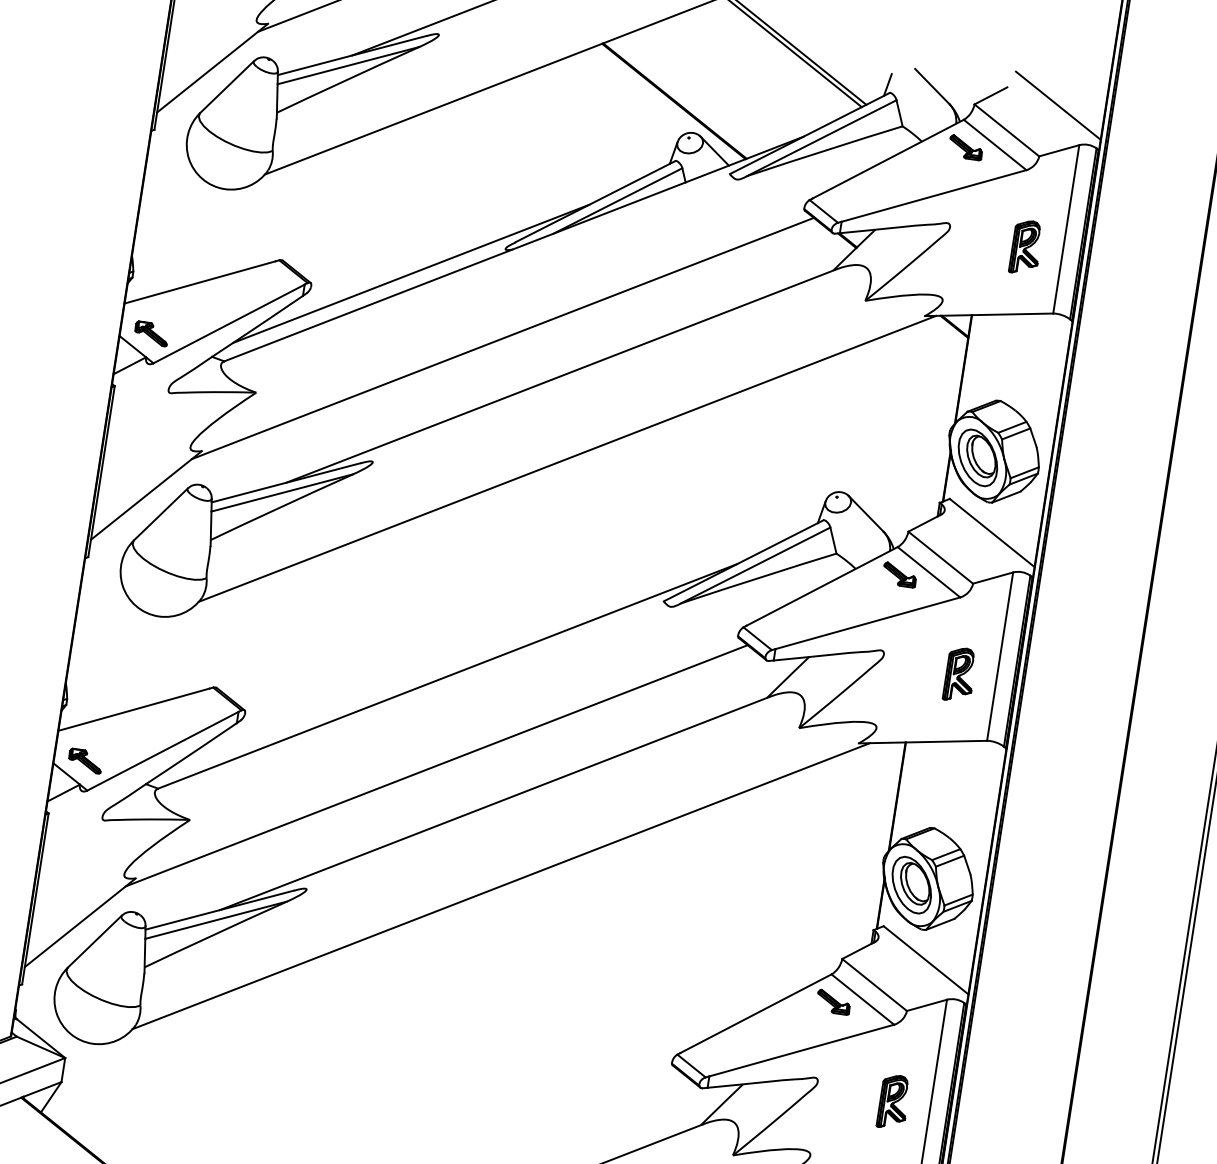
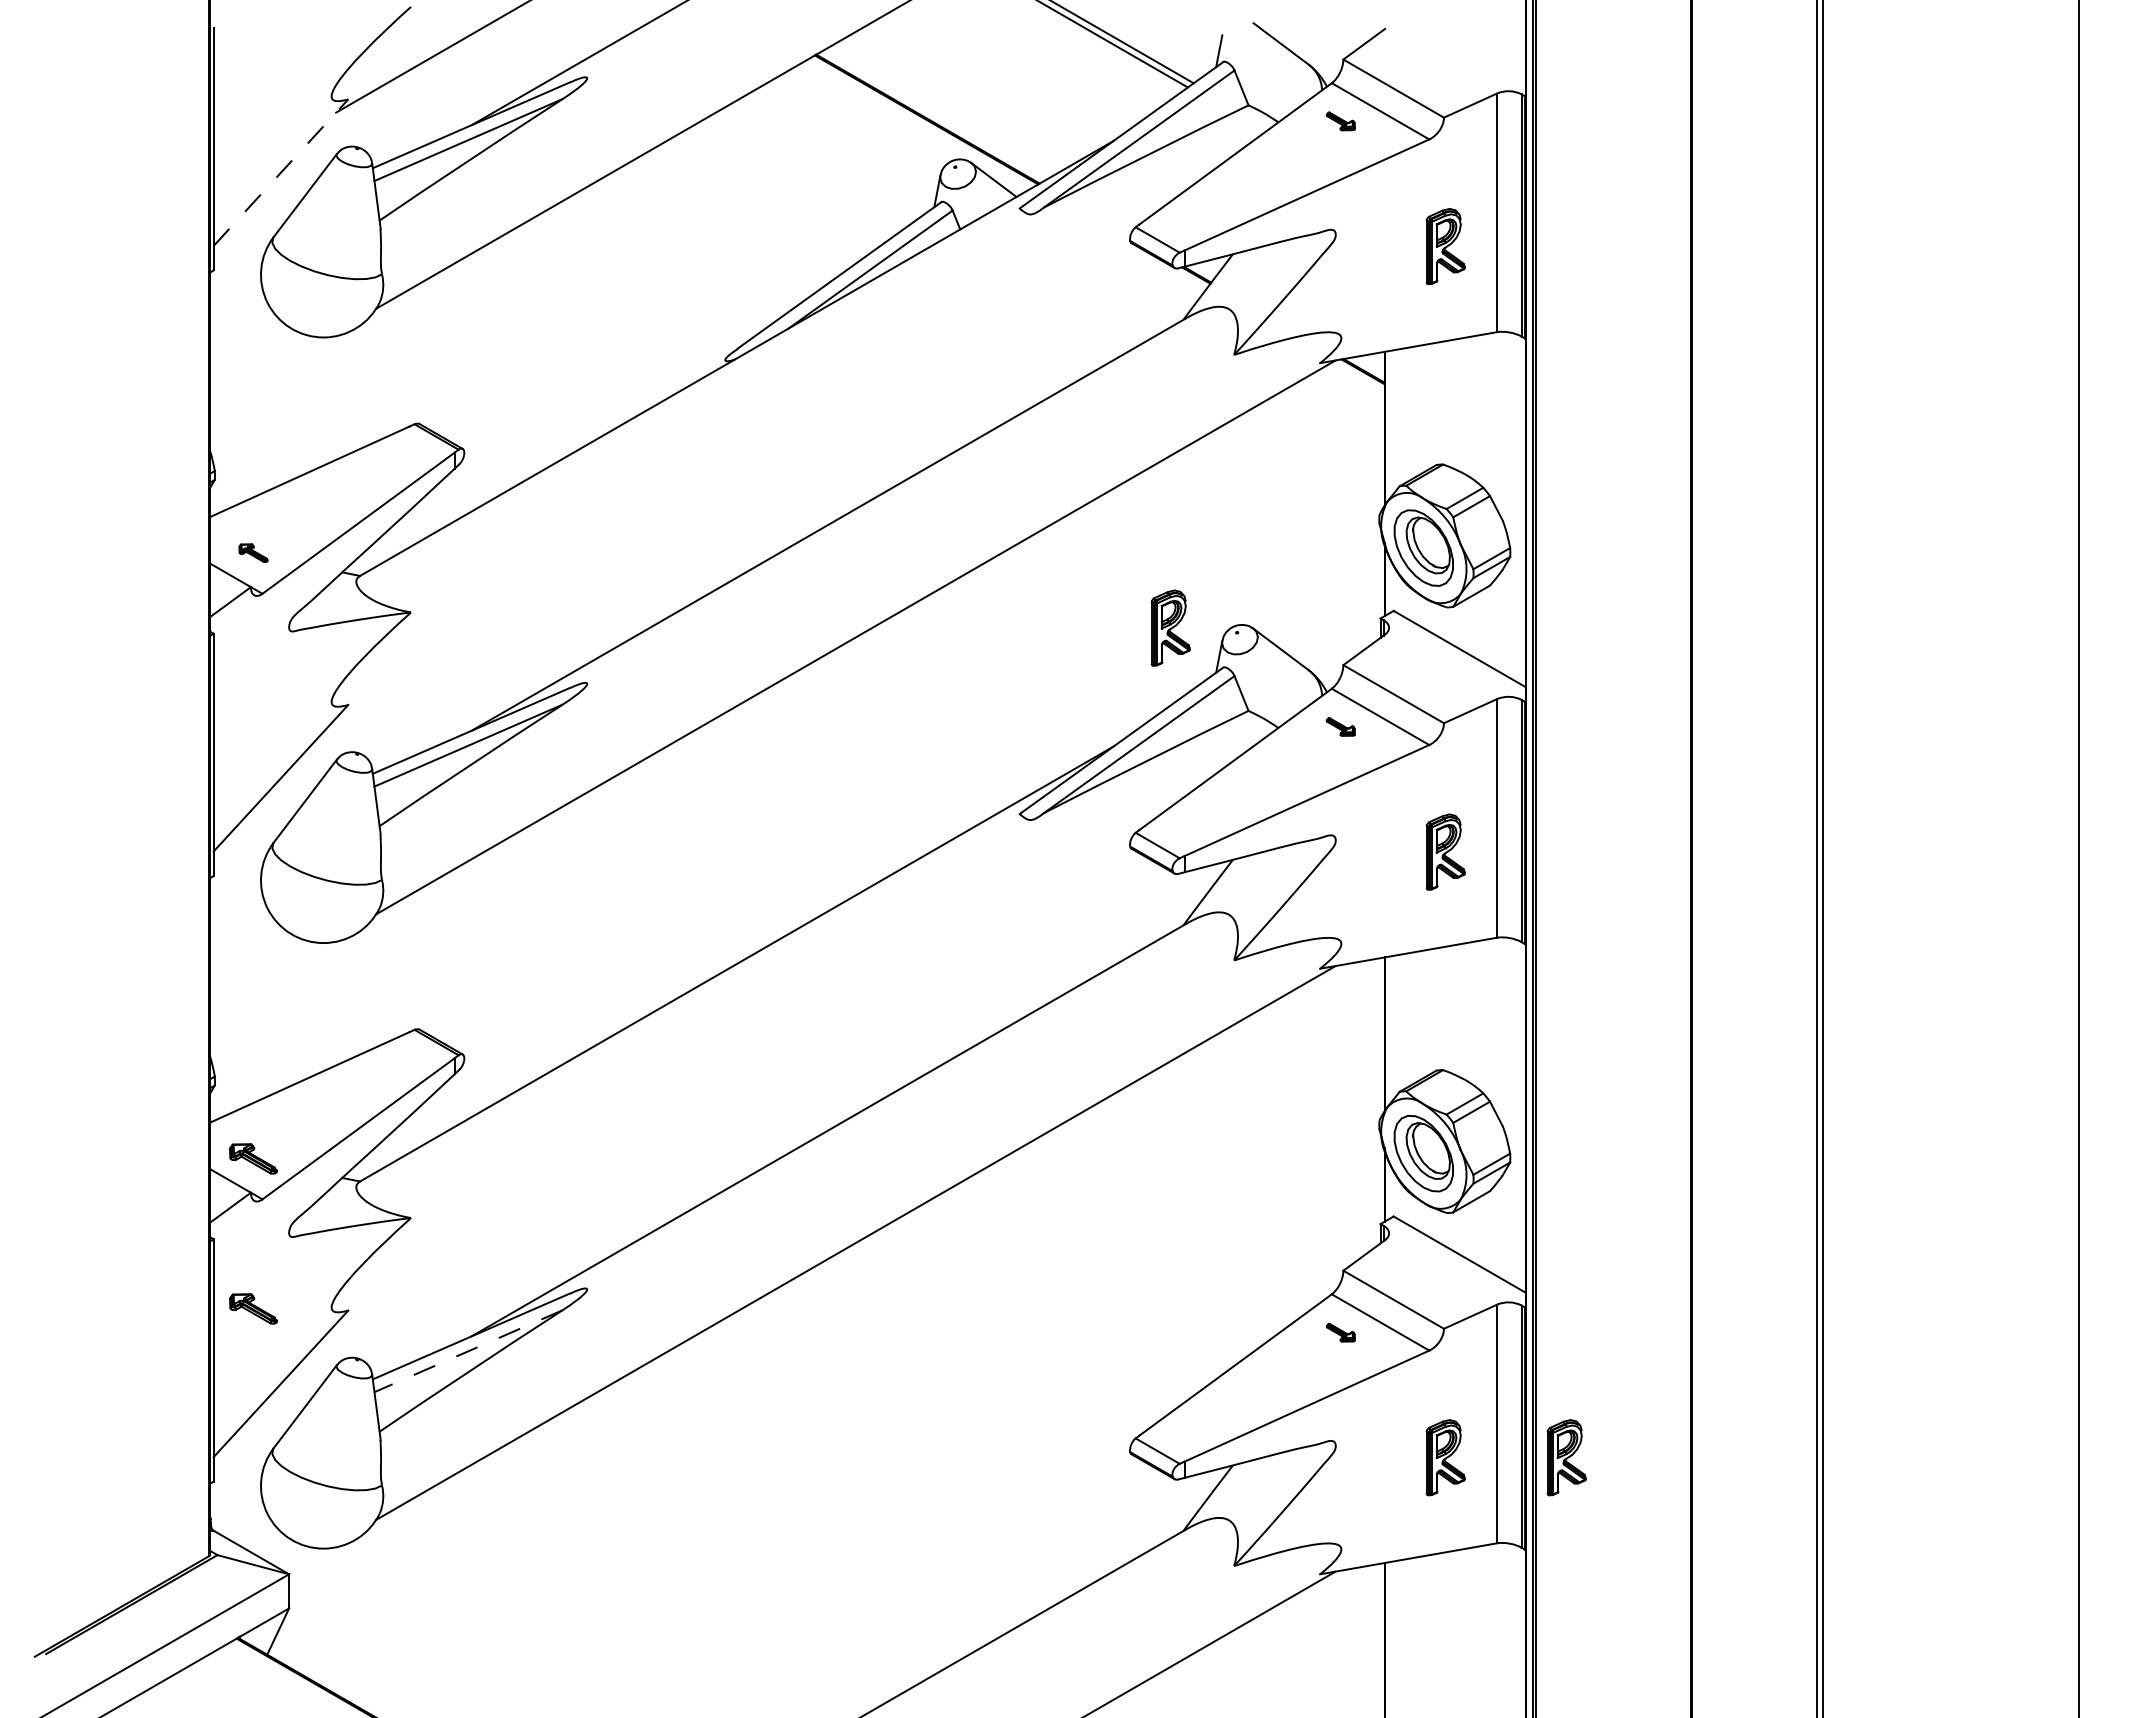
line: (212, 68) -> (281, 172), solid -> dashed
line: (1058, 105) -> (1459, 43), removed
part: (965, 147) -> (1340, 121), size x0.6
line: (410, 273) -> (599, 414), removed
part: (151, 333) -> (253, 552), size x0.6
line: (502, 338) -> (740, 484), removed
part: (790, 486) -> (1170, 627), added
part: (899, 574) -> (1340, 726), size x0.6
line: (436, 765) -> (740, 1089), removed
part: (69, 866) -> (253, 1308), added
line: (216, 920) -> (468, 1351), solid -> dashed
part: (833, 1002) -> (1340, 1332), size x0.6
part: (979, 1115) -> (1566, 1457), added

